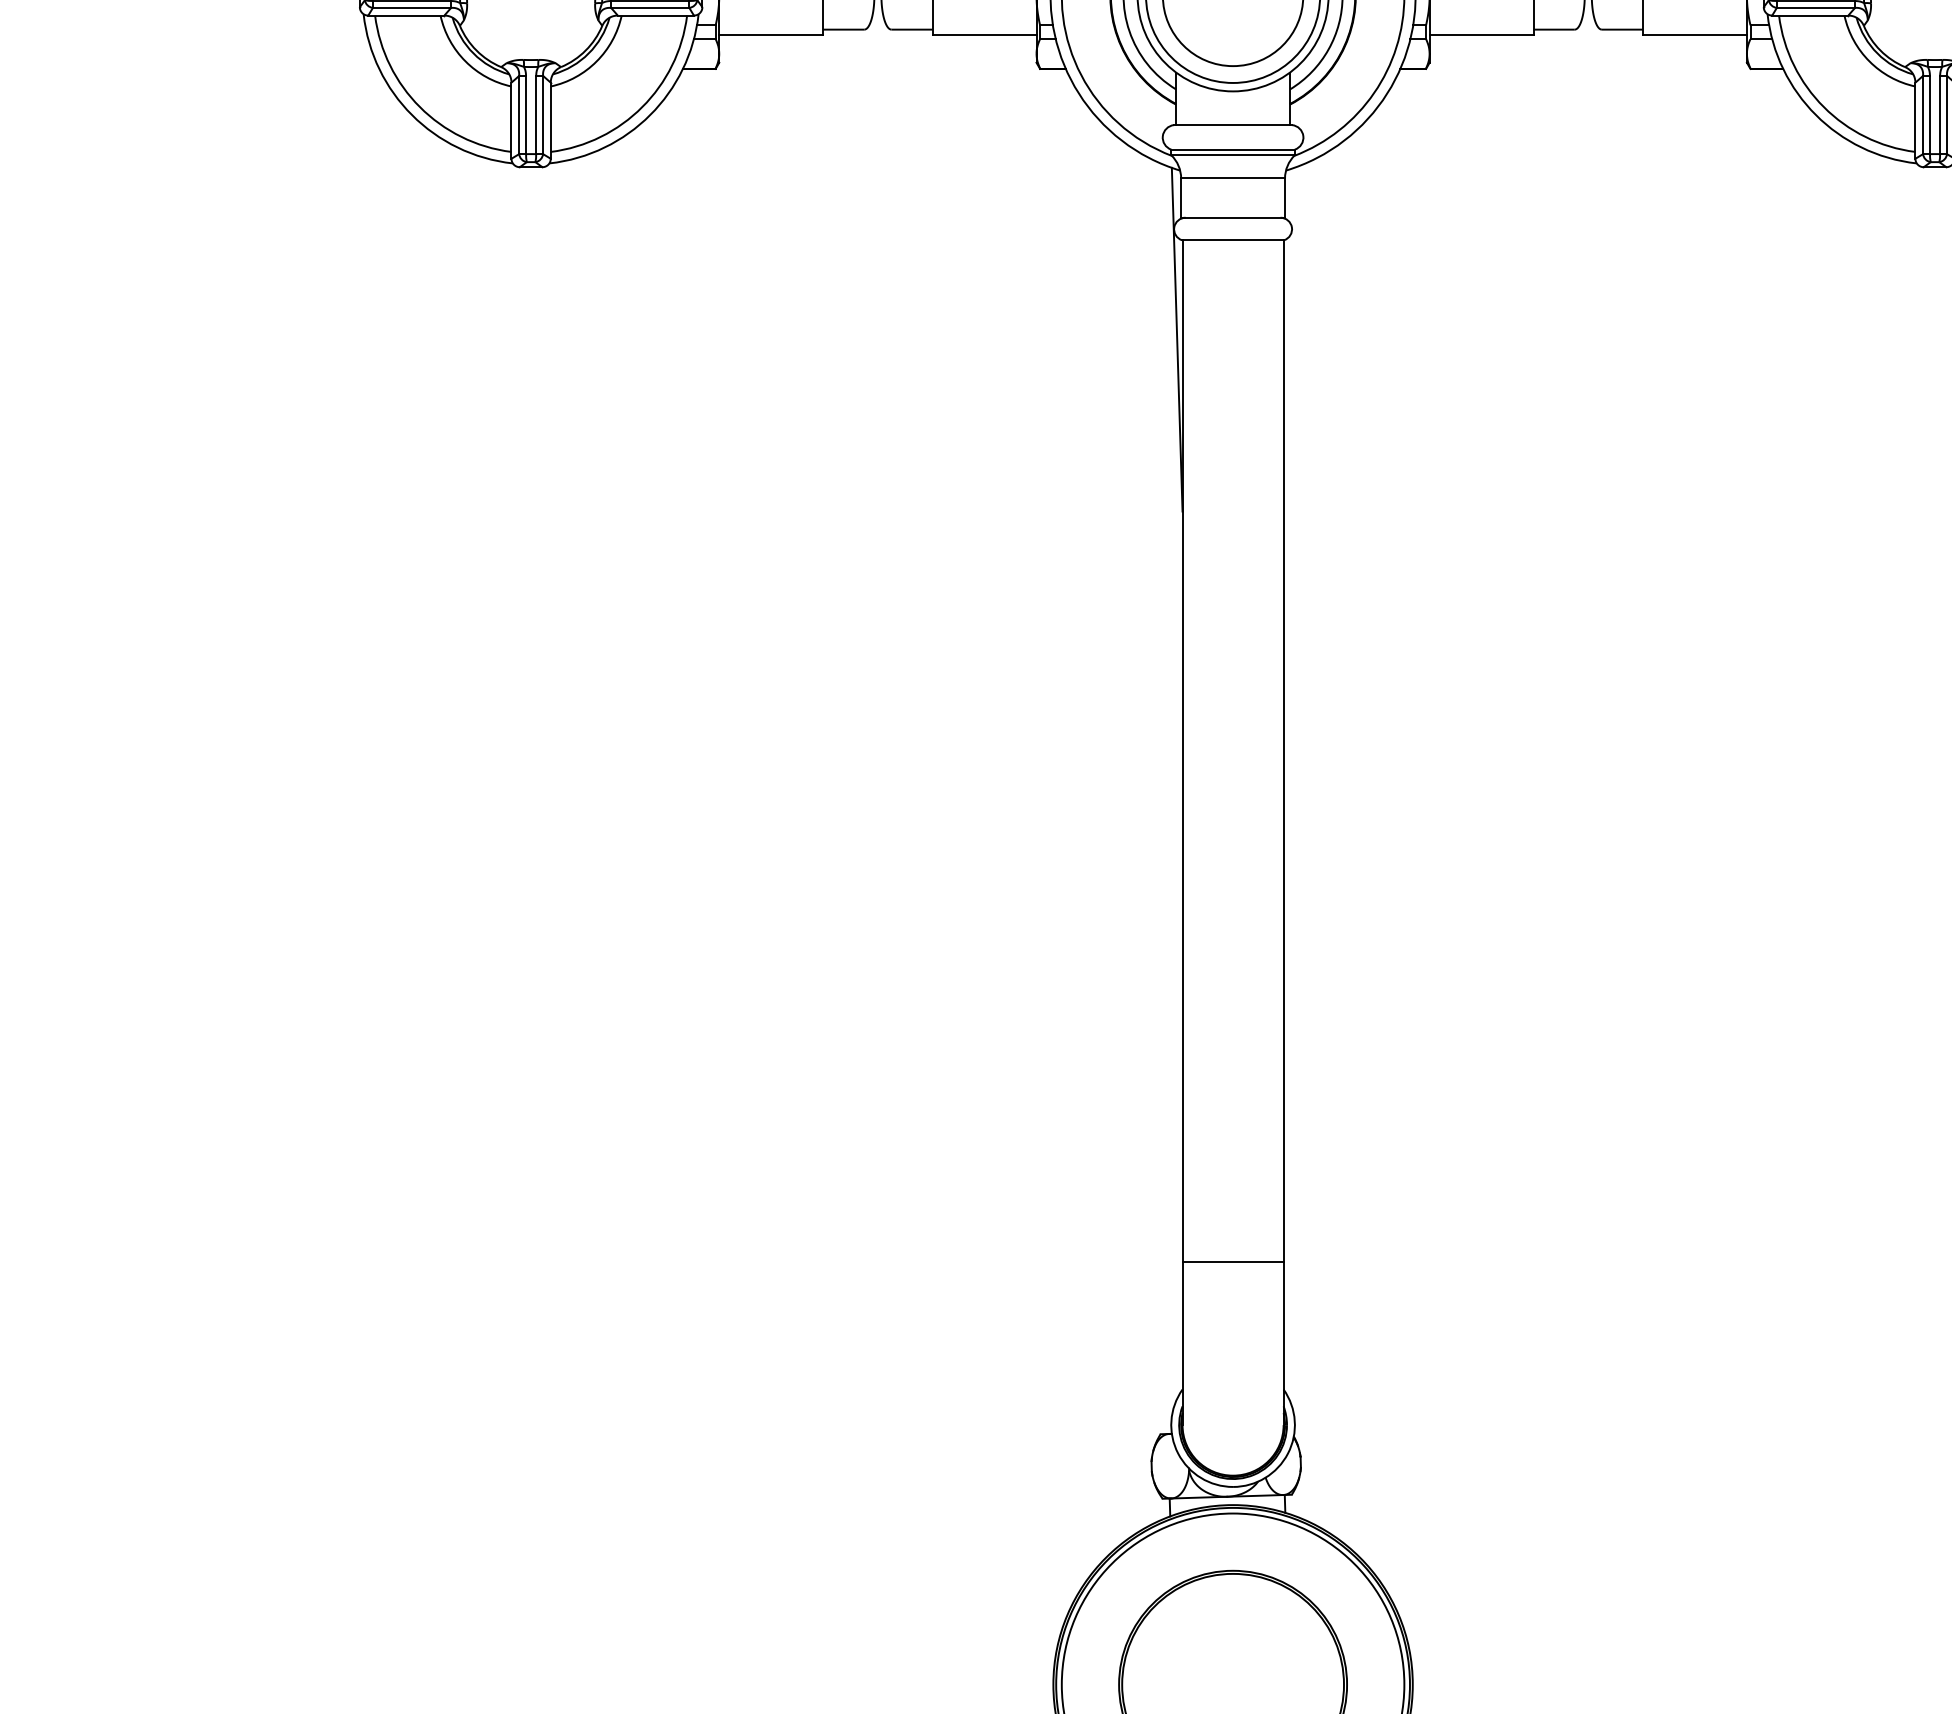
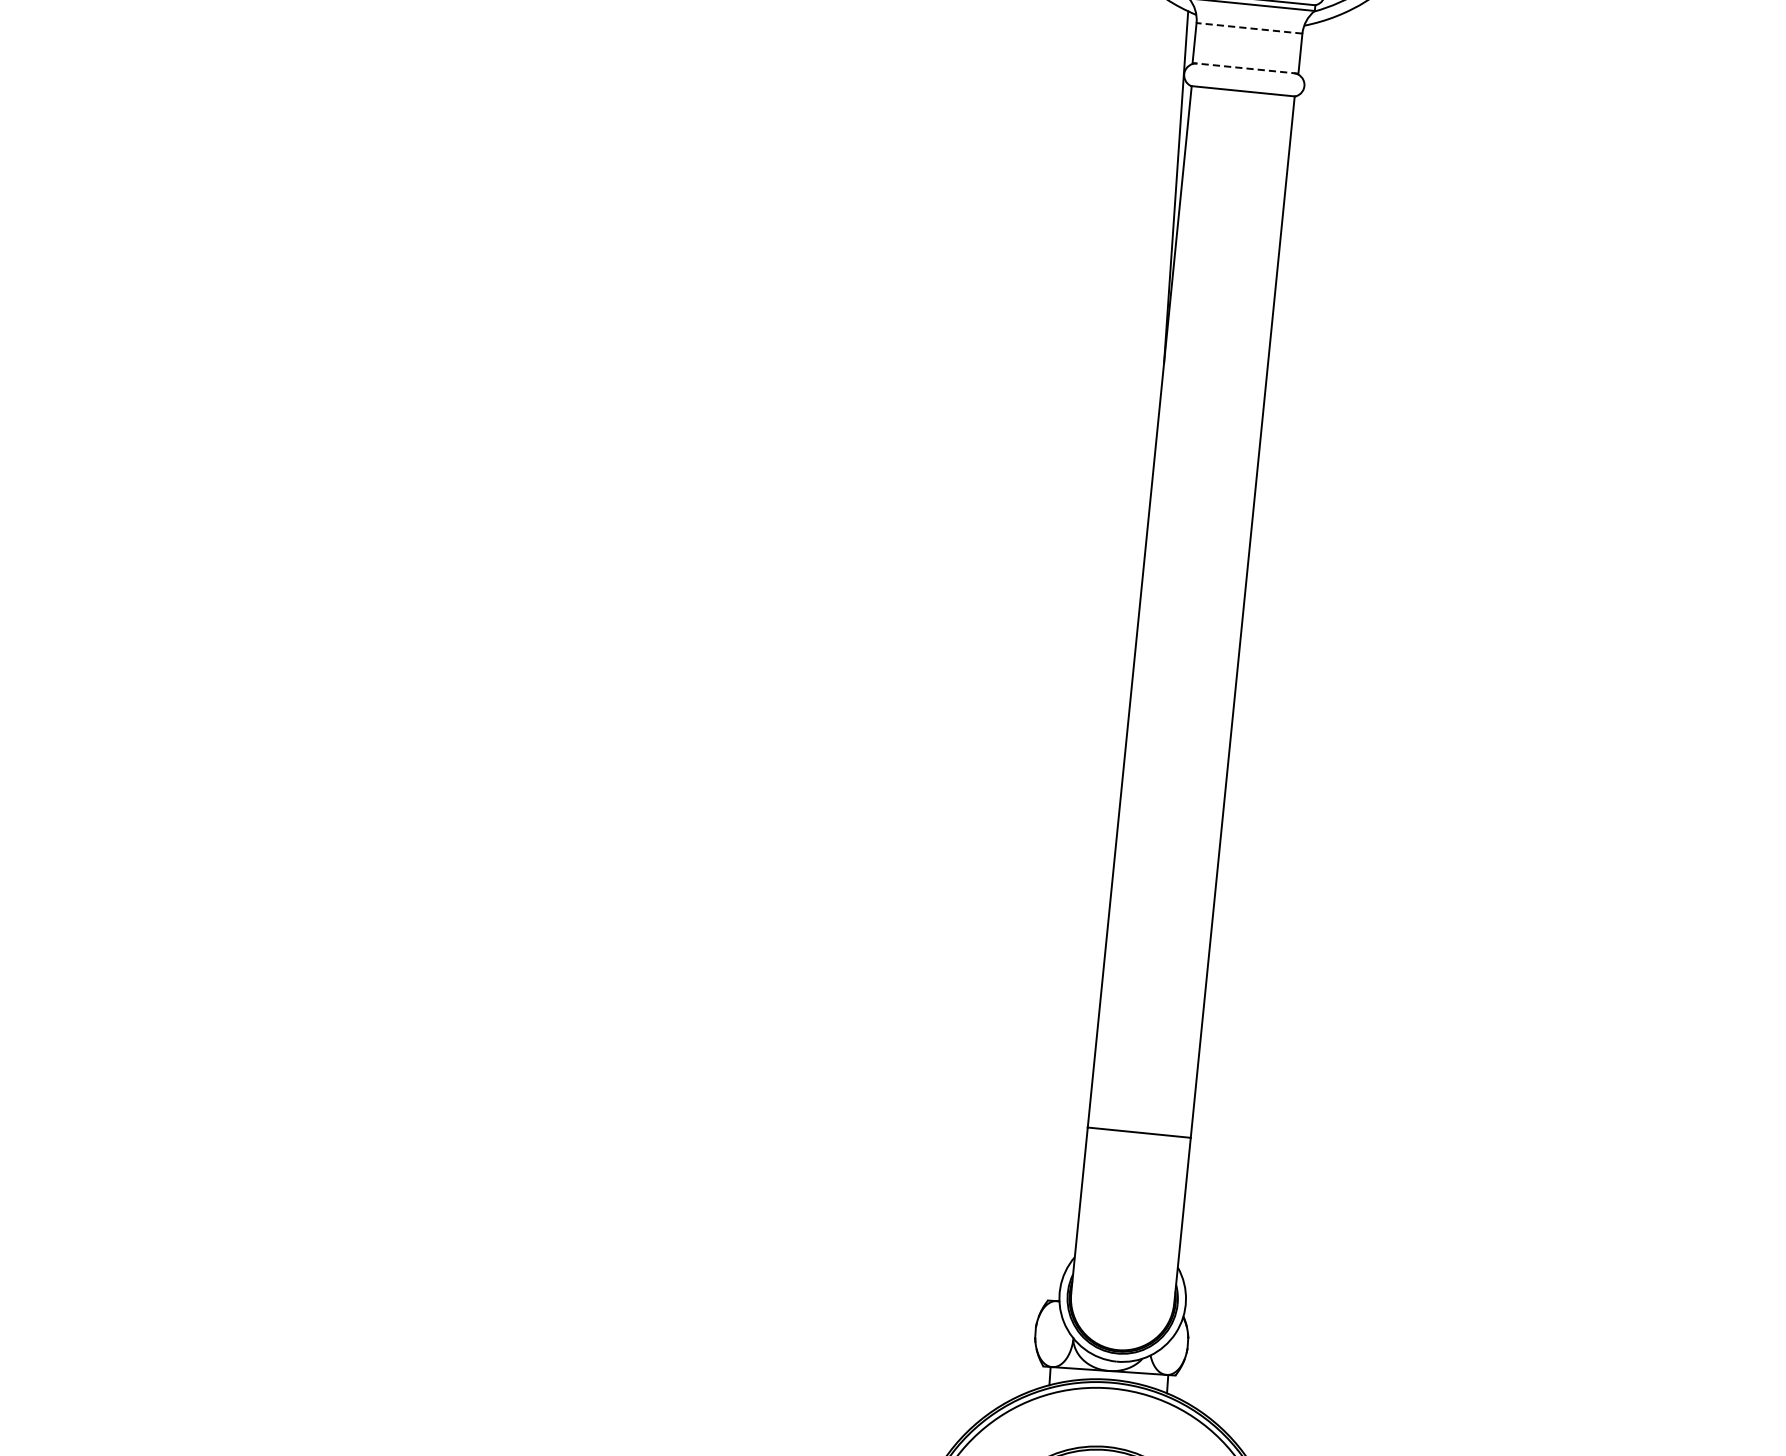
line: (1233, 178) -> (1249, 28), solid -> dashed
line: (1233, 217) -> (1245, 68), solid -> dashed

